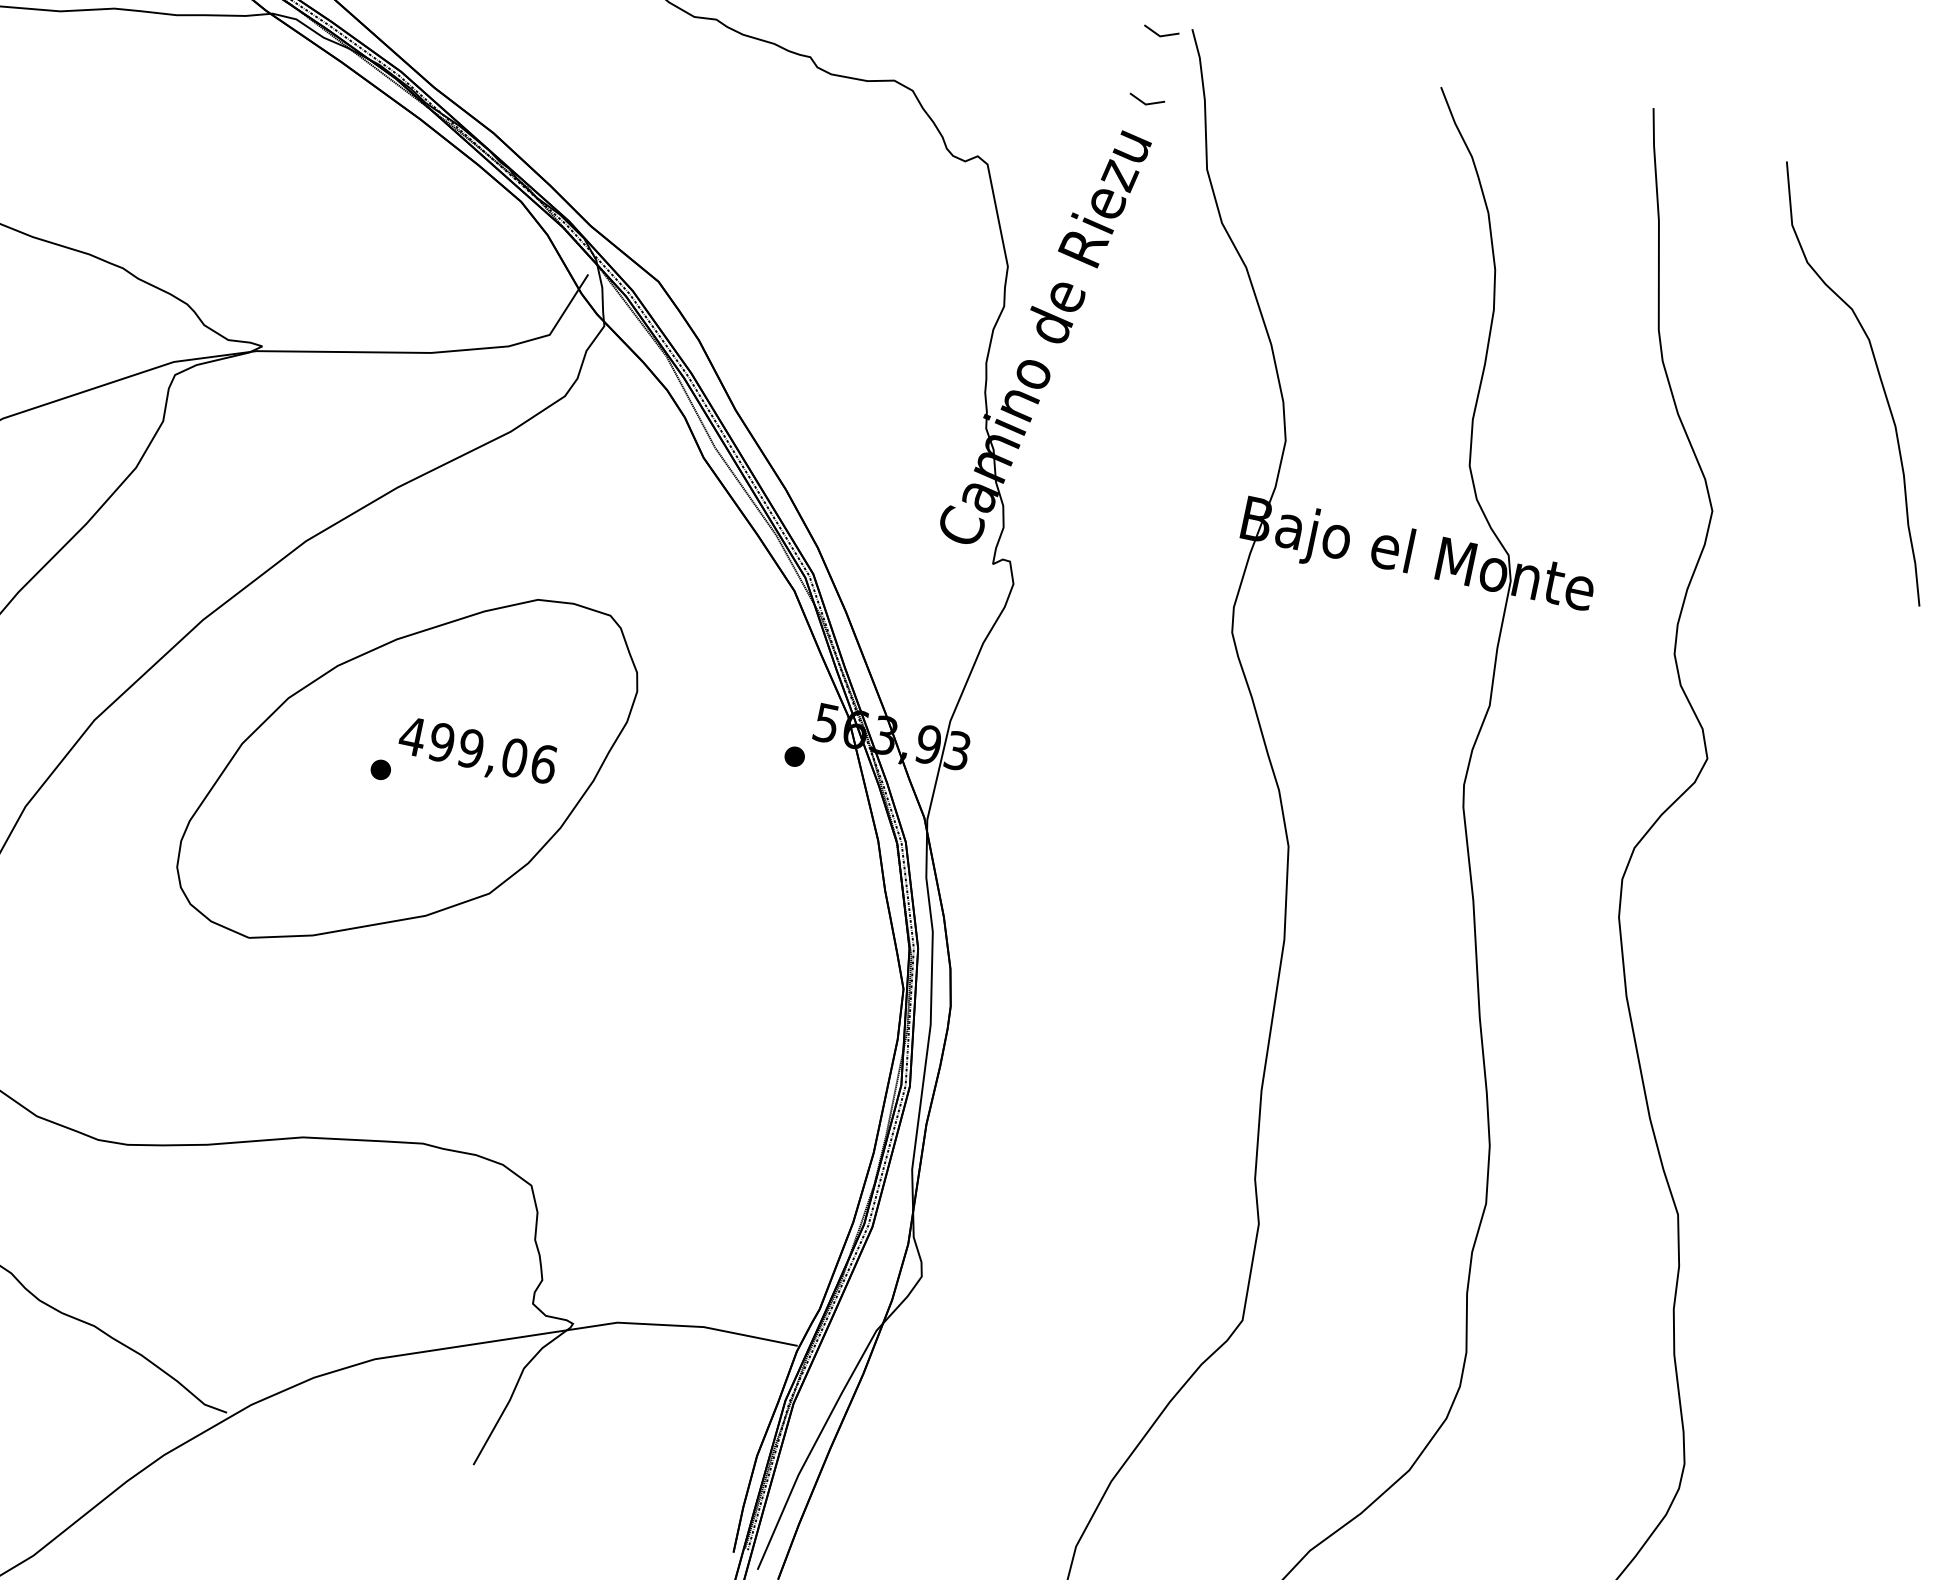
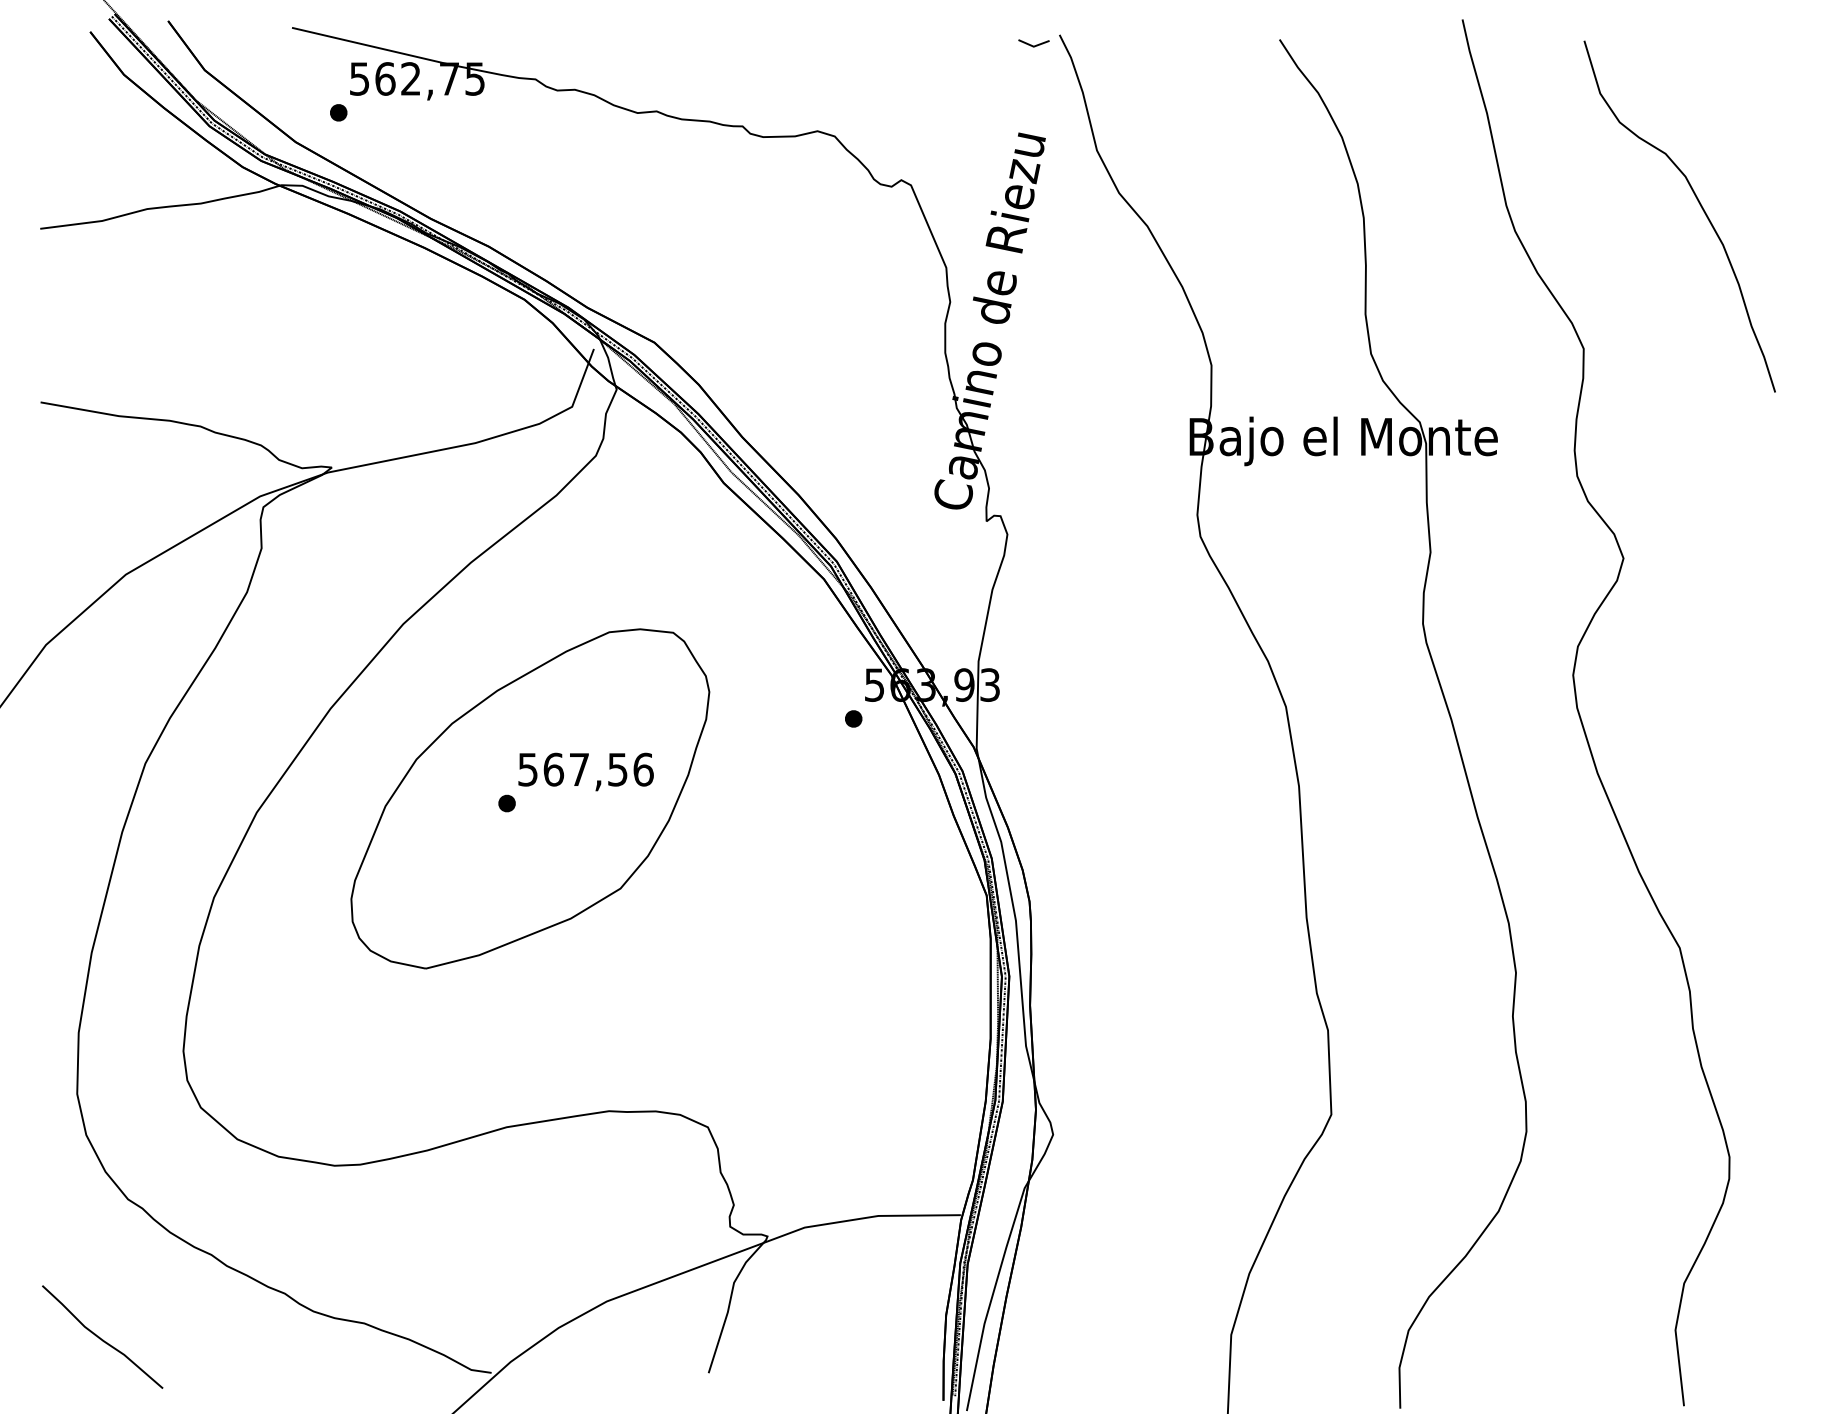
line: (1145, 103) -> (1033, 105), removed
text: (463, 746) -> (572, 769), 499,06 -> 567,56

